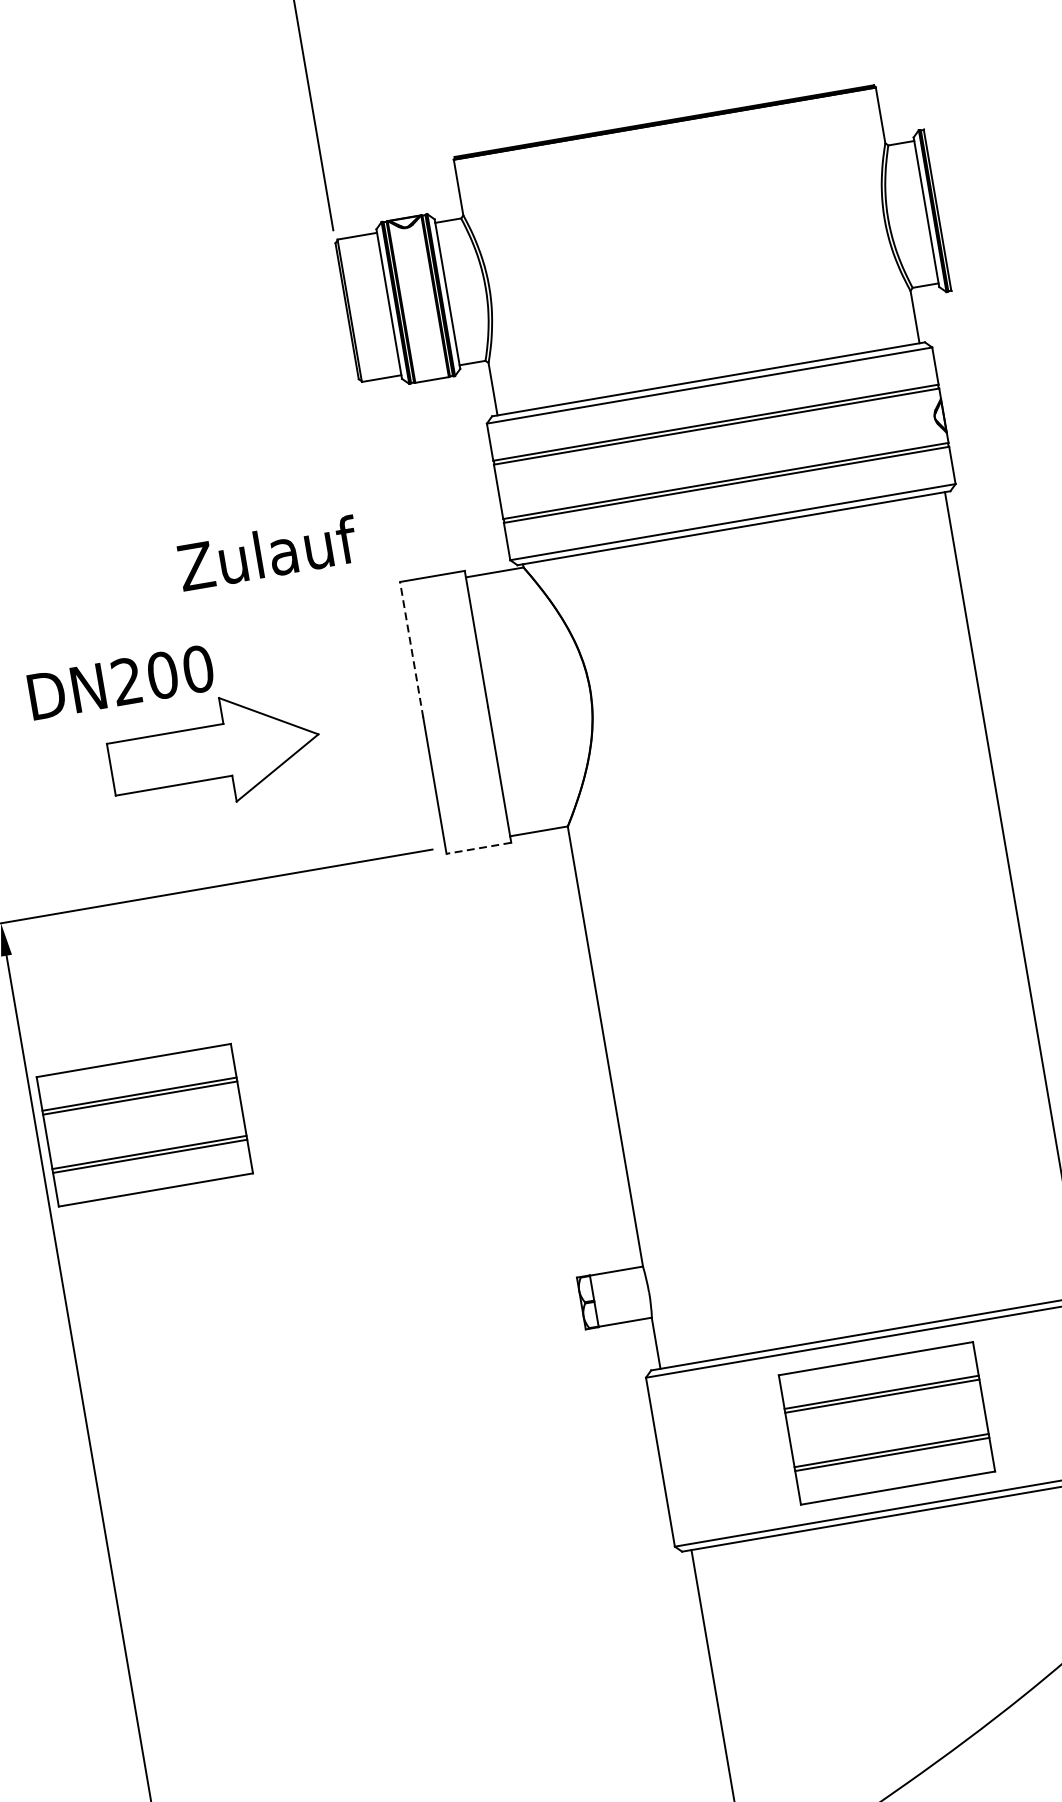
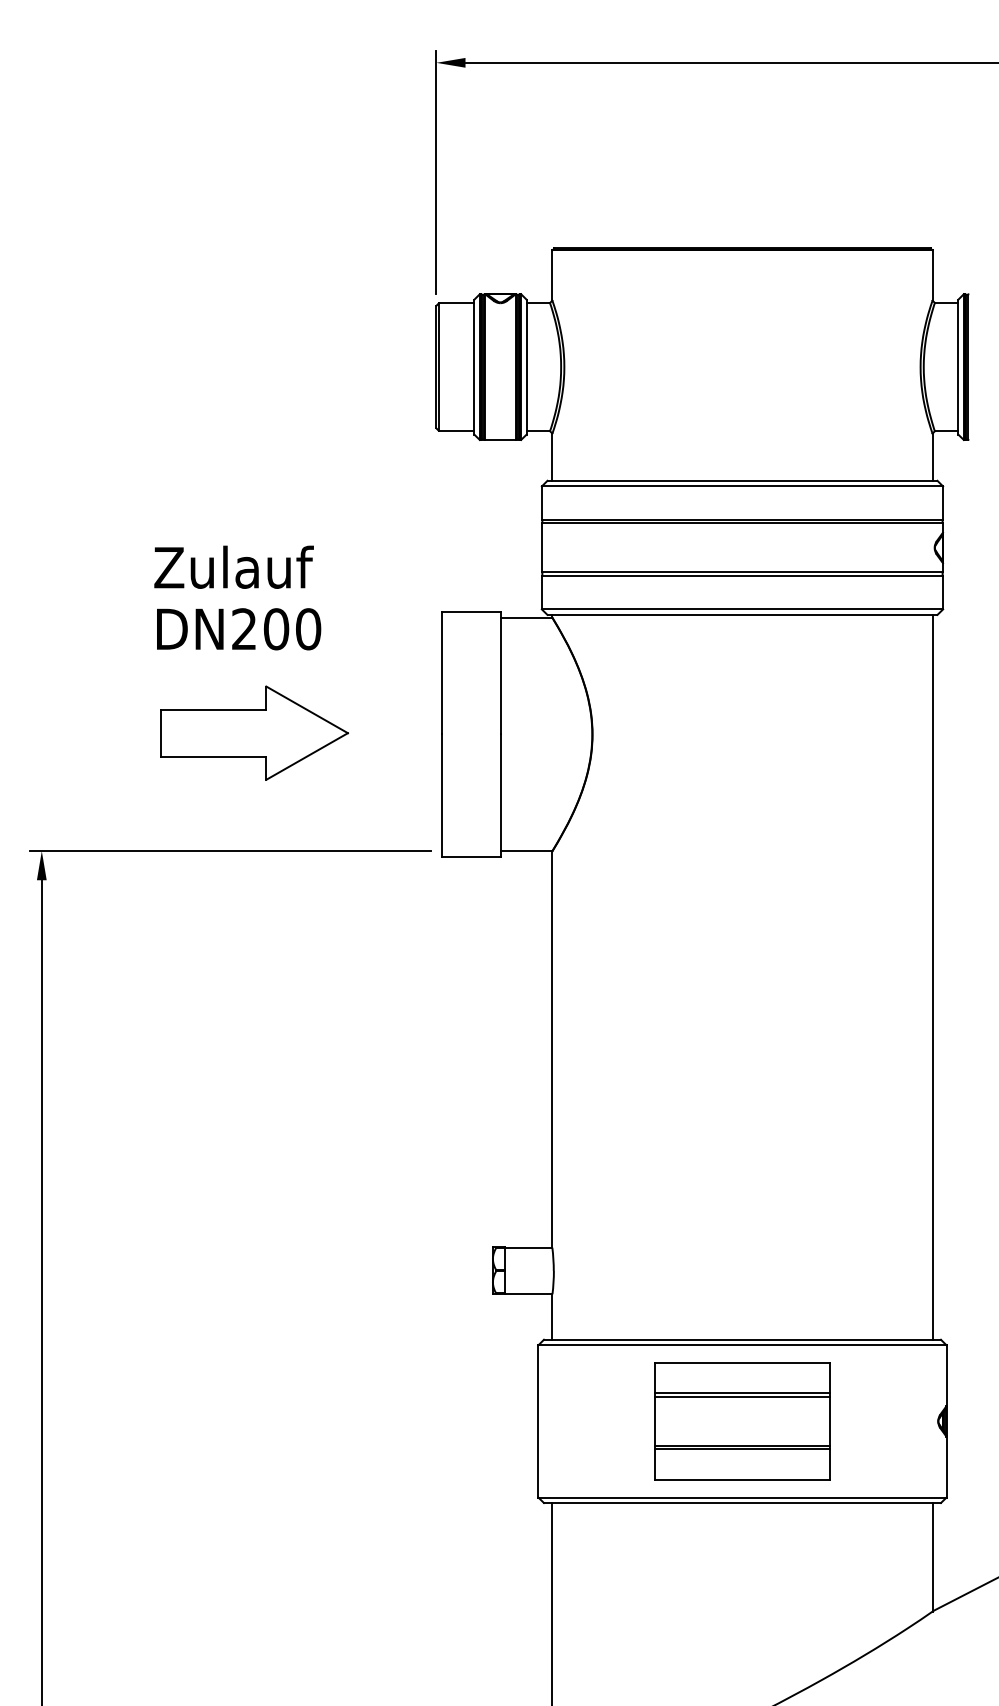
text: (267, 552) -> (233, 566), moved
line: (411, 649) -> (442, 672), dashed -> solid
text: (121, 682) -> (239, 629), moved
line: (477, 847) -> (470, 856), dashed -> solid
part: (144, 1125) -> (137, 1049), removed

